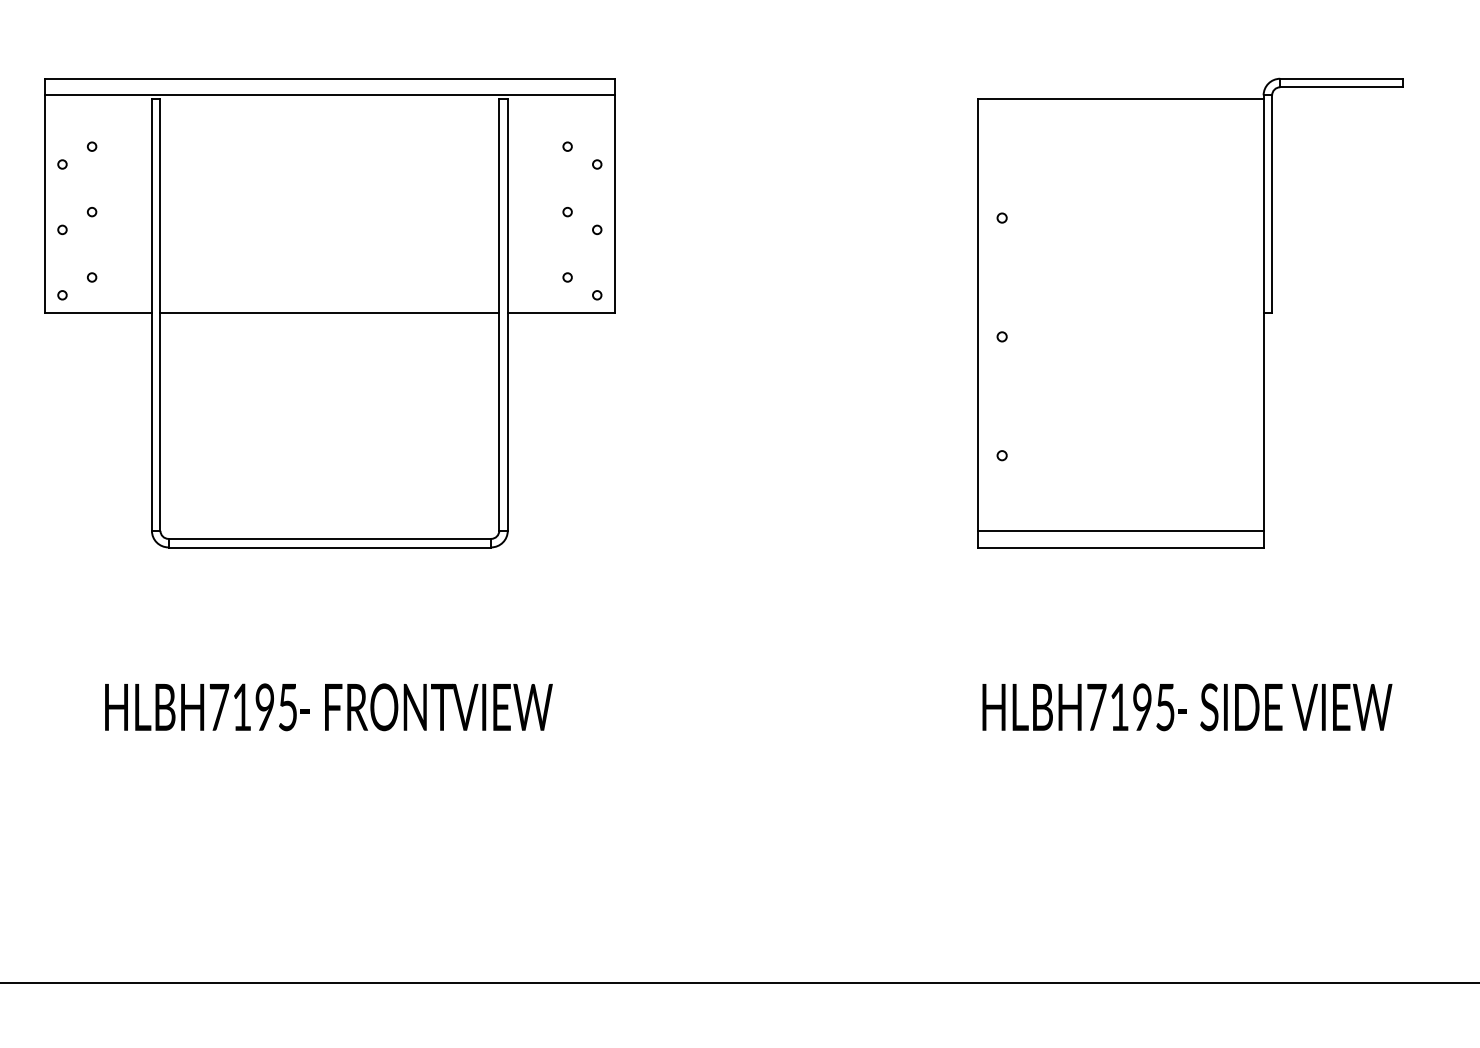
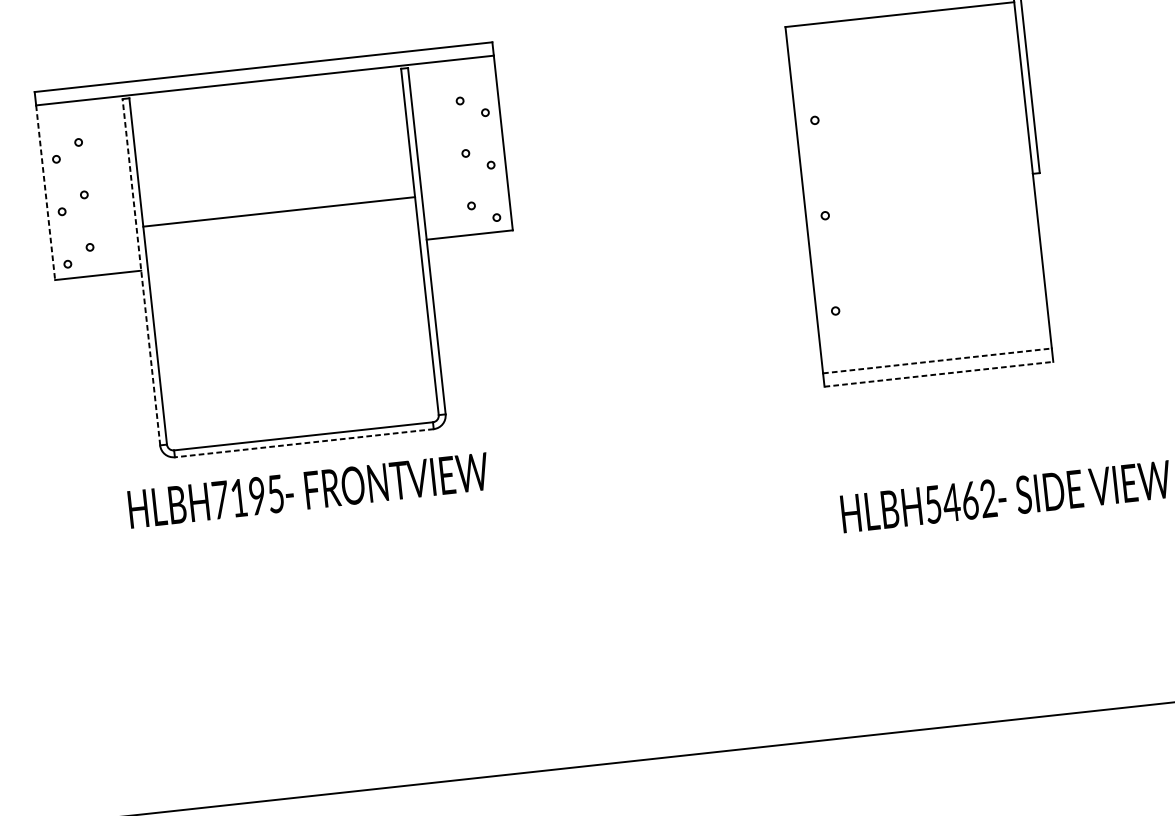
line: (44, 204) -> (45, 192), solid -> dashed
line: (329, 313) -> (278, 212), moved
line: (152, 314) -> (141, 271), solid -> dashed
line: (1120, 530) -> (937, 360), solid -> dashed
line: (329, 547) -> (304, 443), solid -> dashed
line: (1120, 547) -> (938, 374), solid -> dashed
text: (328, 707) -> (308, 490), moved
text: (1130, 707) -> (960, 501), HLBH7195 -> HLBH5462

